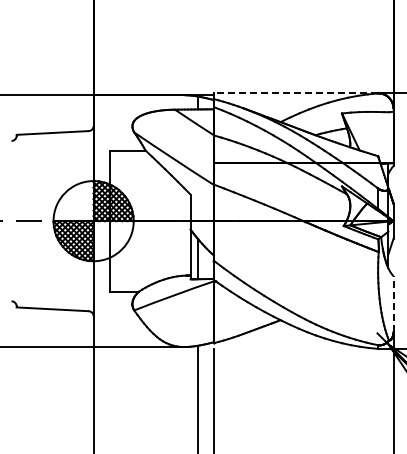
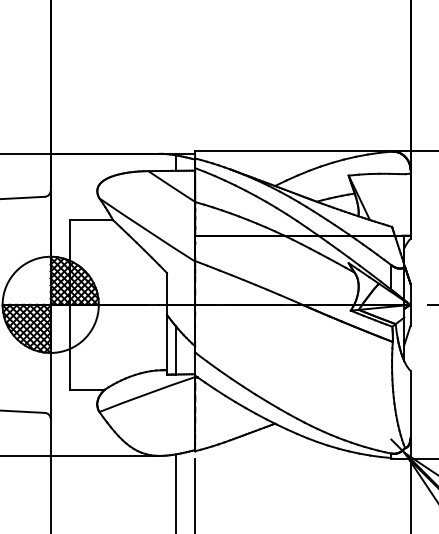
line: (295, 92) -> (292, 150), dashed -> solid
line: (393, 304) -> (410, 404), dashed -> solid

